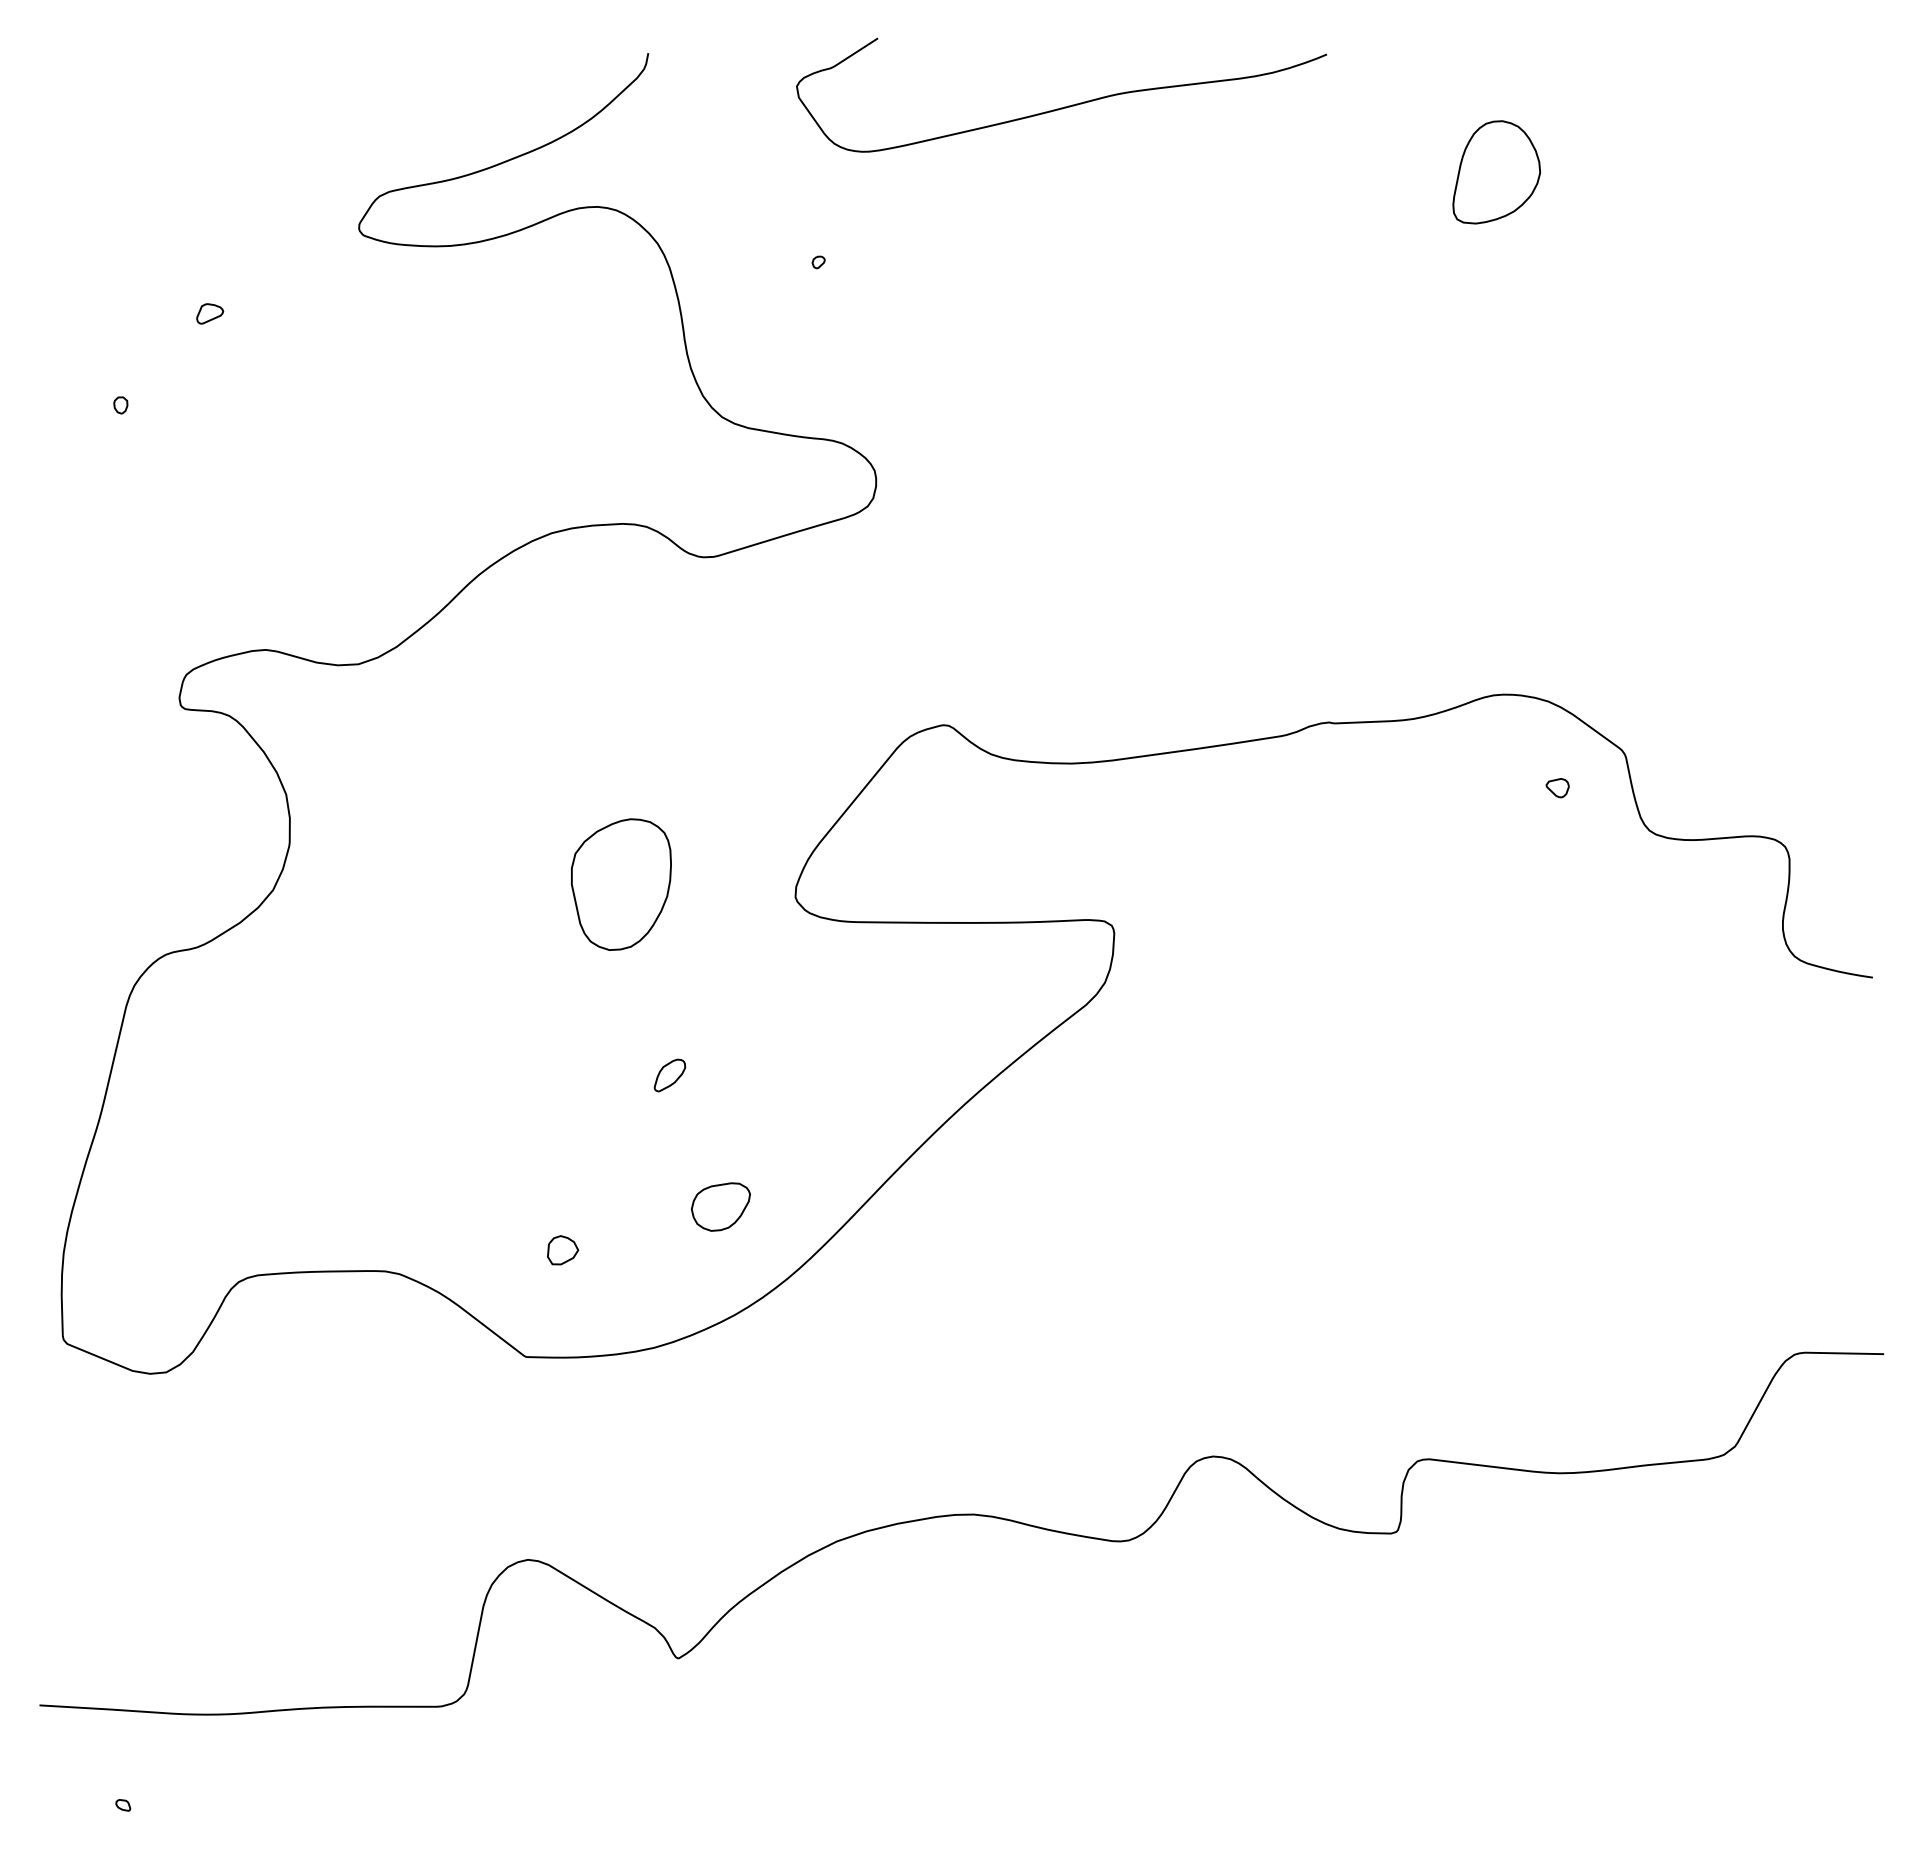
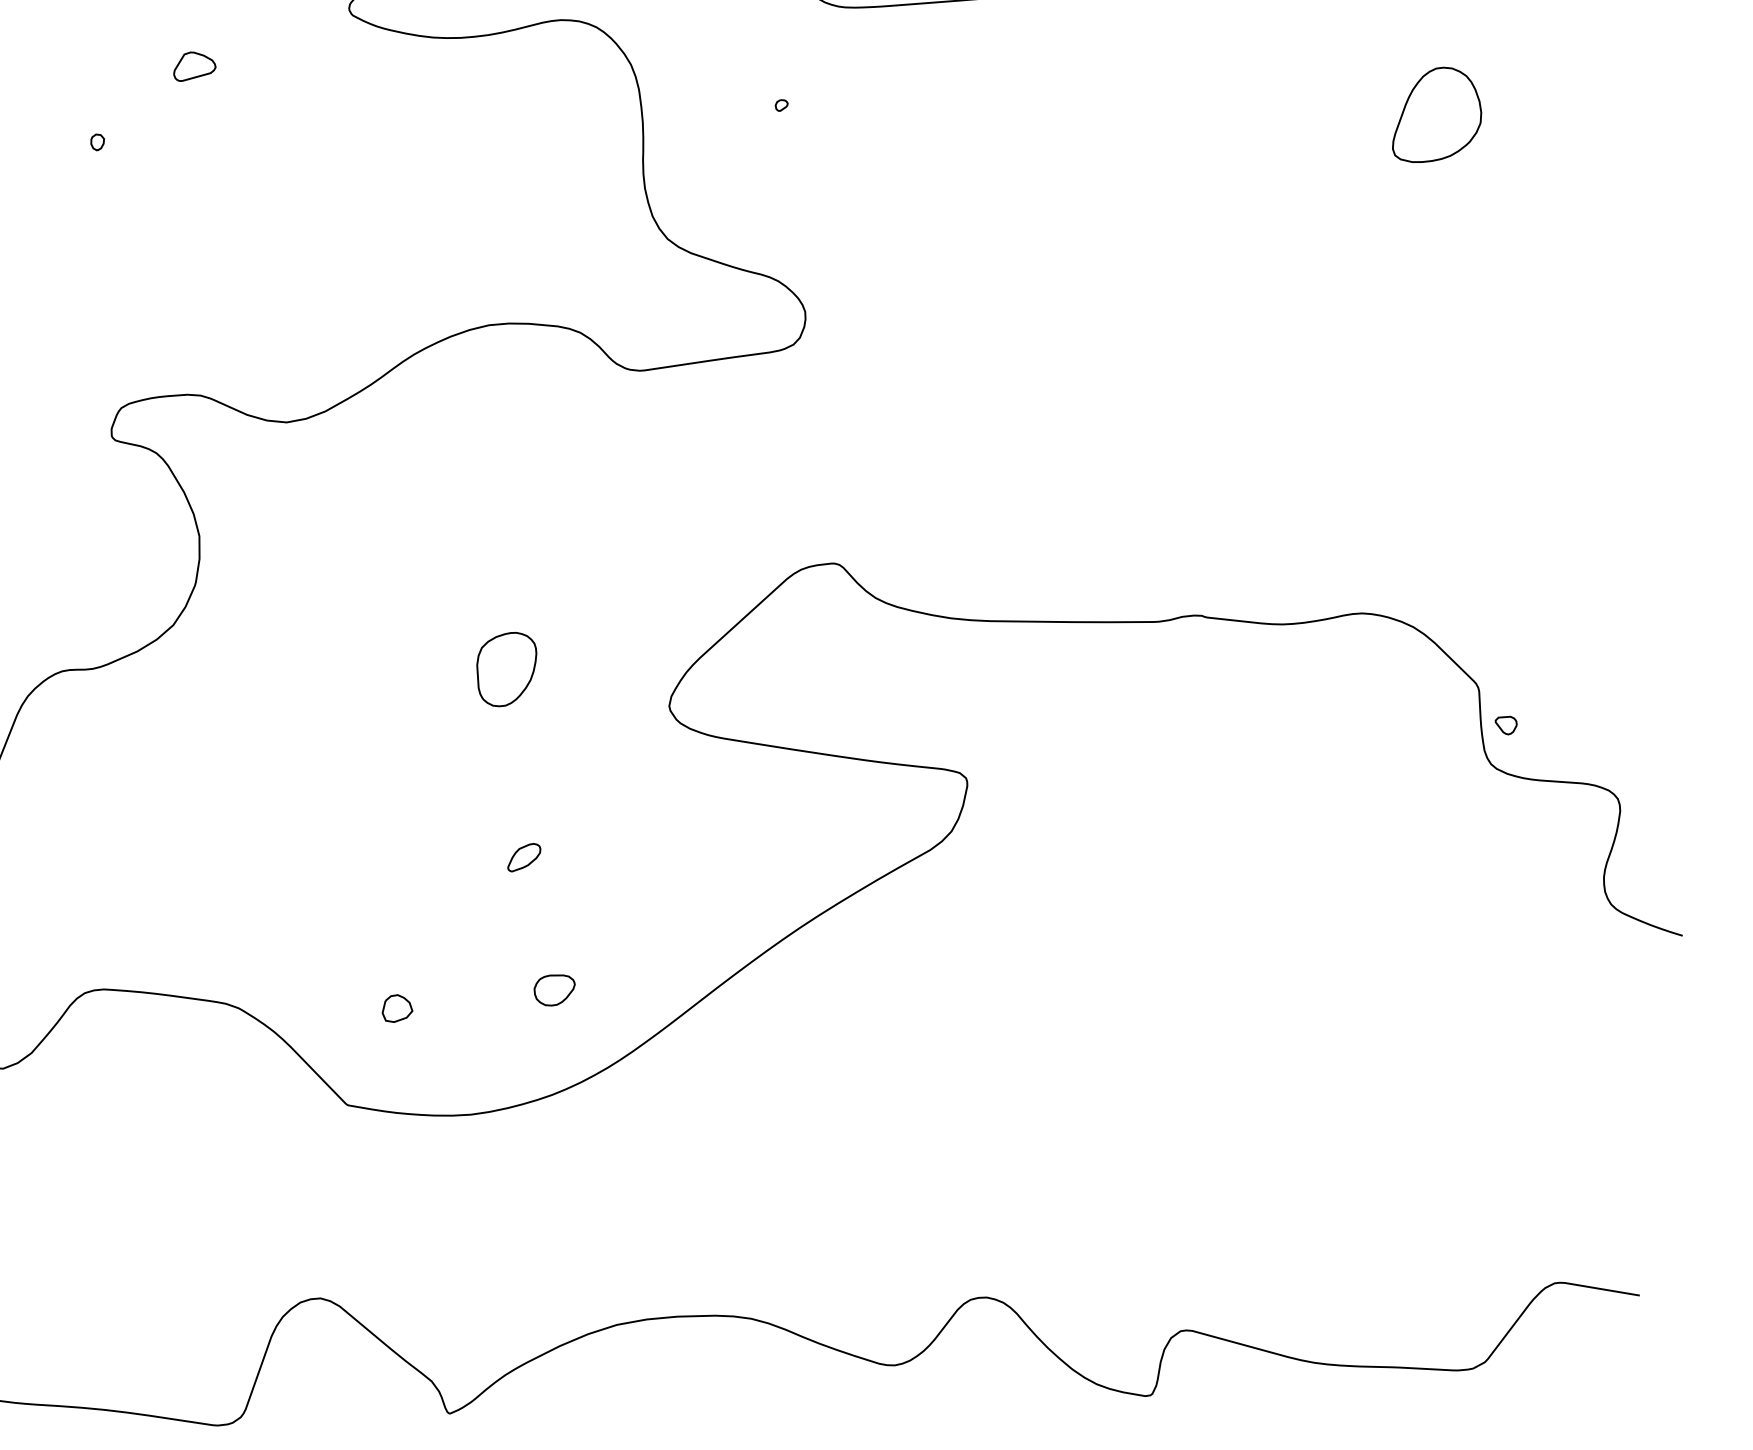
part: (210, 313) -> (195, 67), size x1.6
part: (1557, 788) -> (1505, 725), moved
part: (621, 884) -> (505, 669), size x0.6
part: (720, 1206) -> (553, 989), size x0.7

